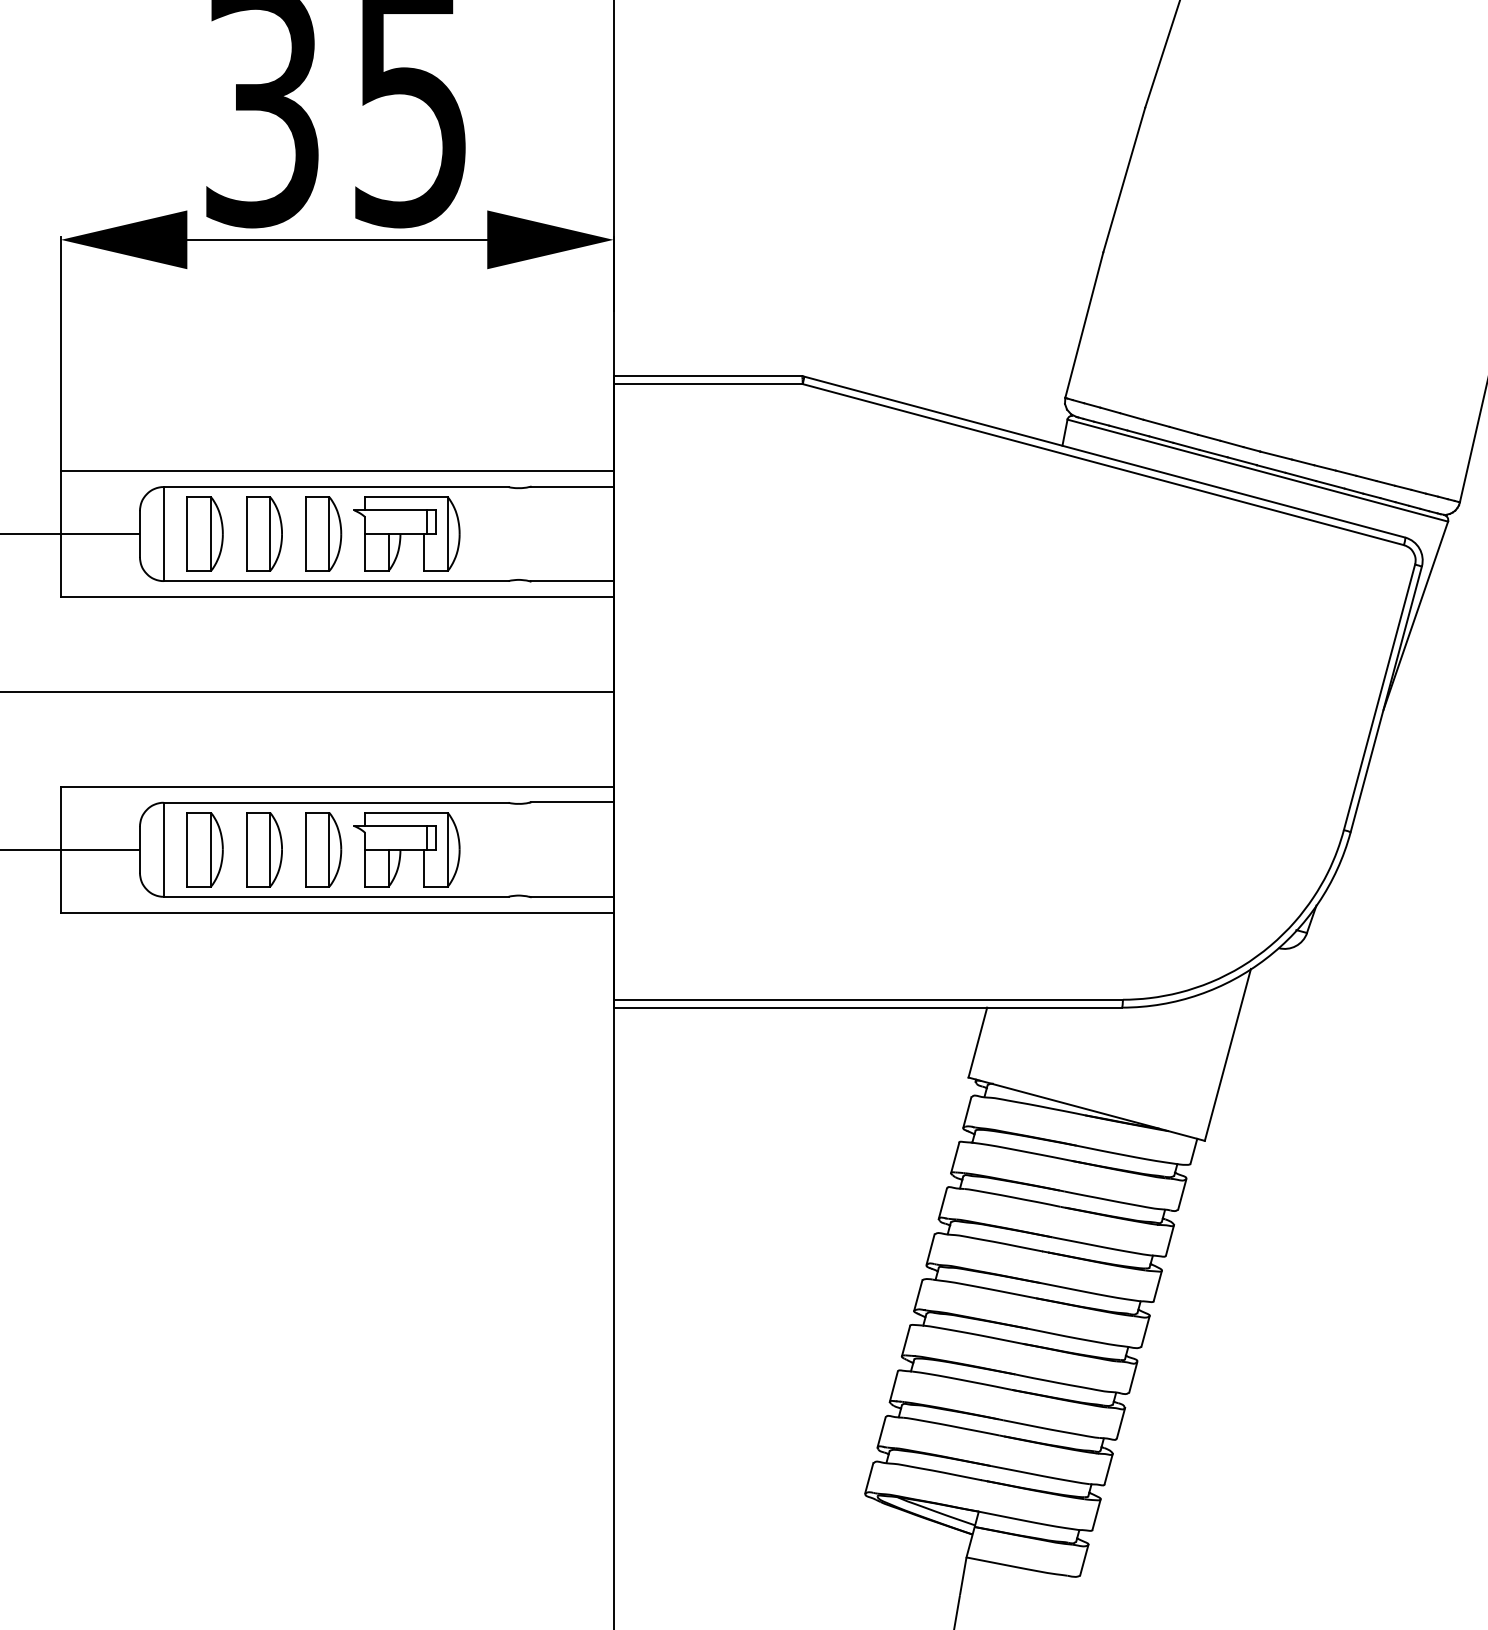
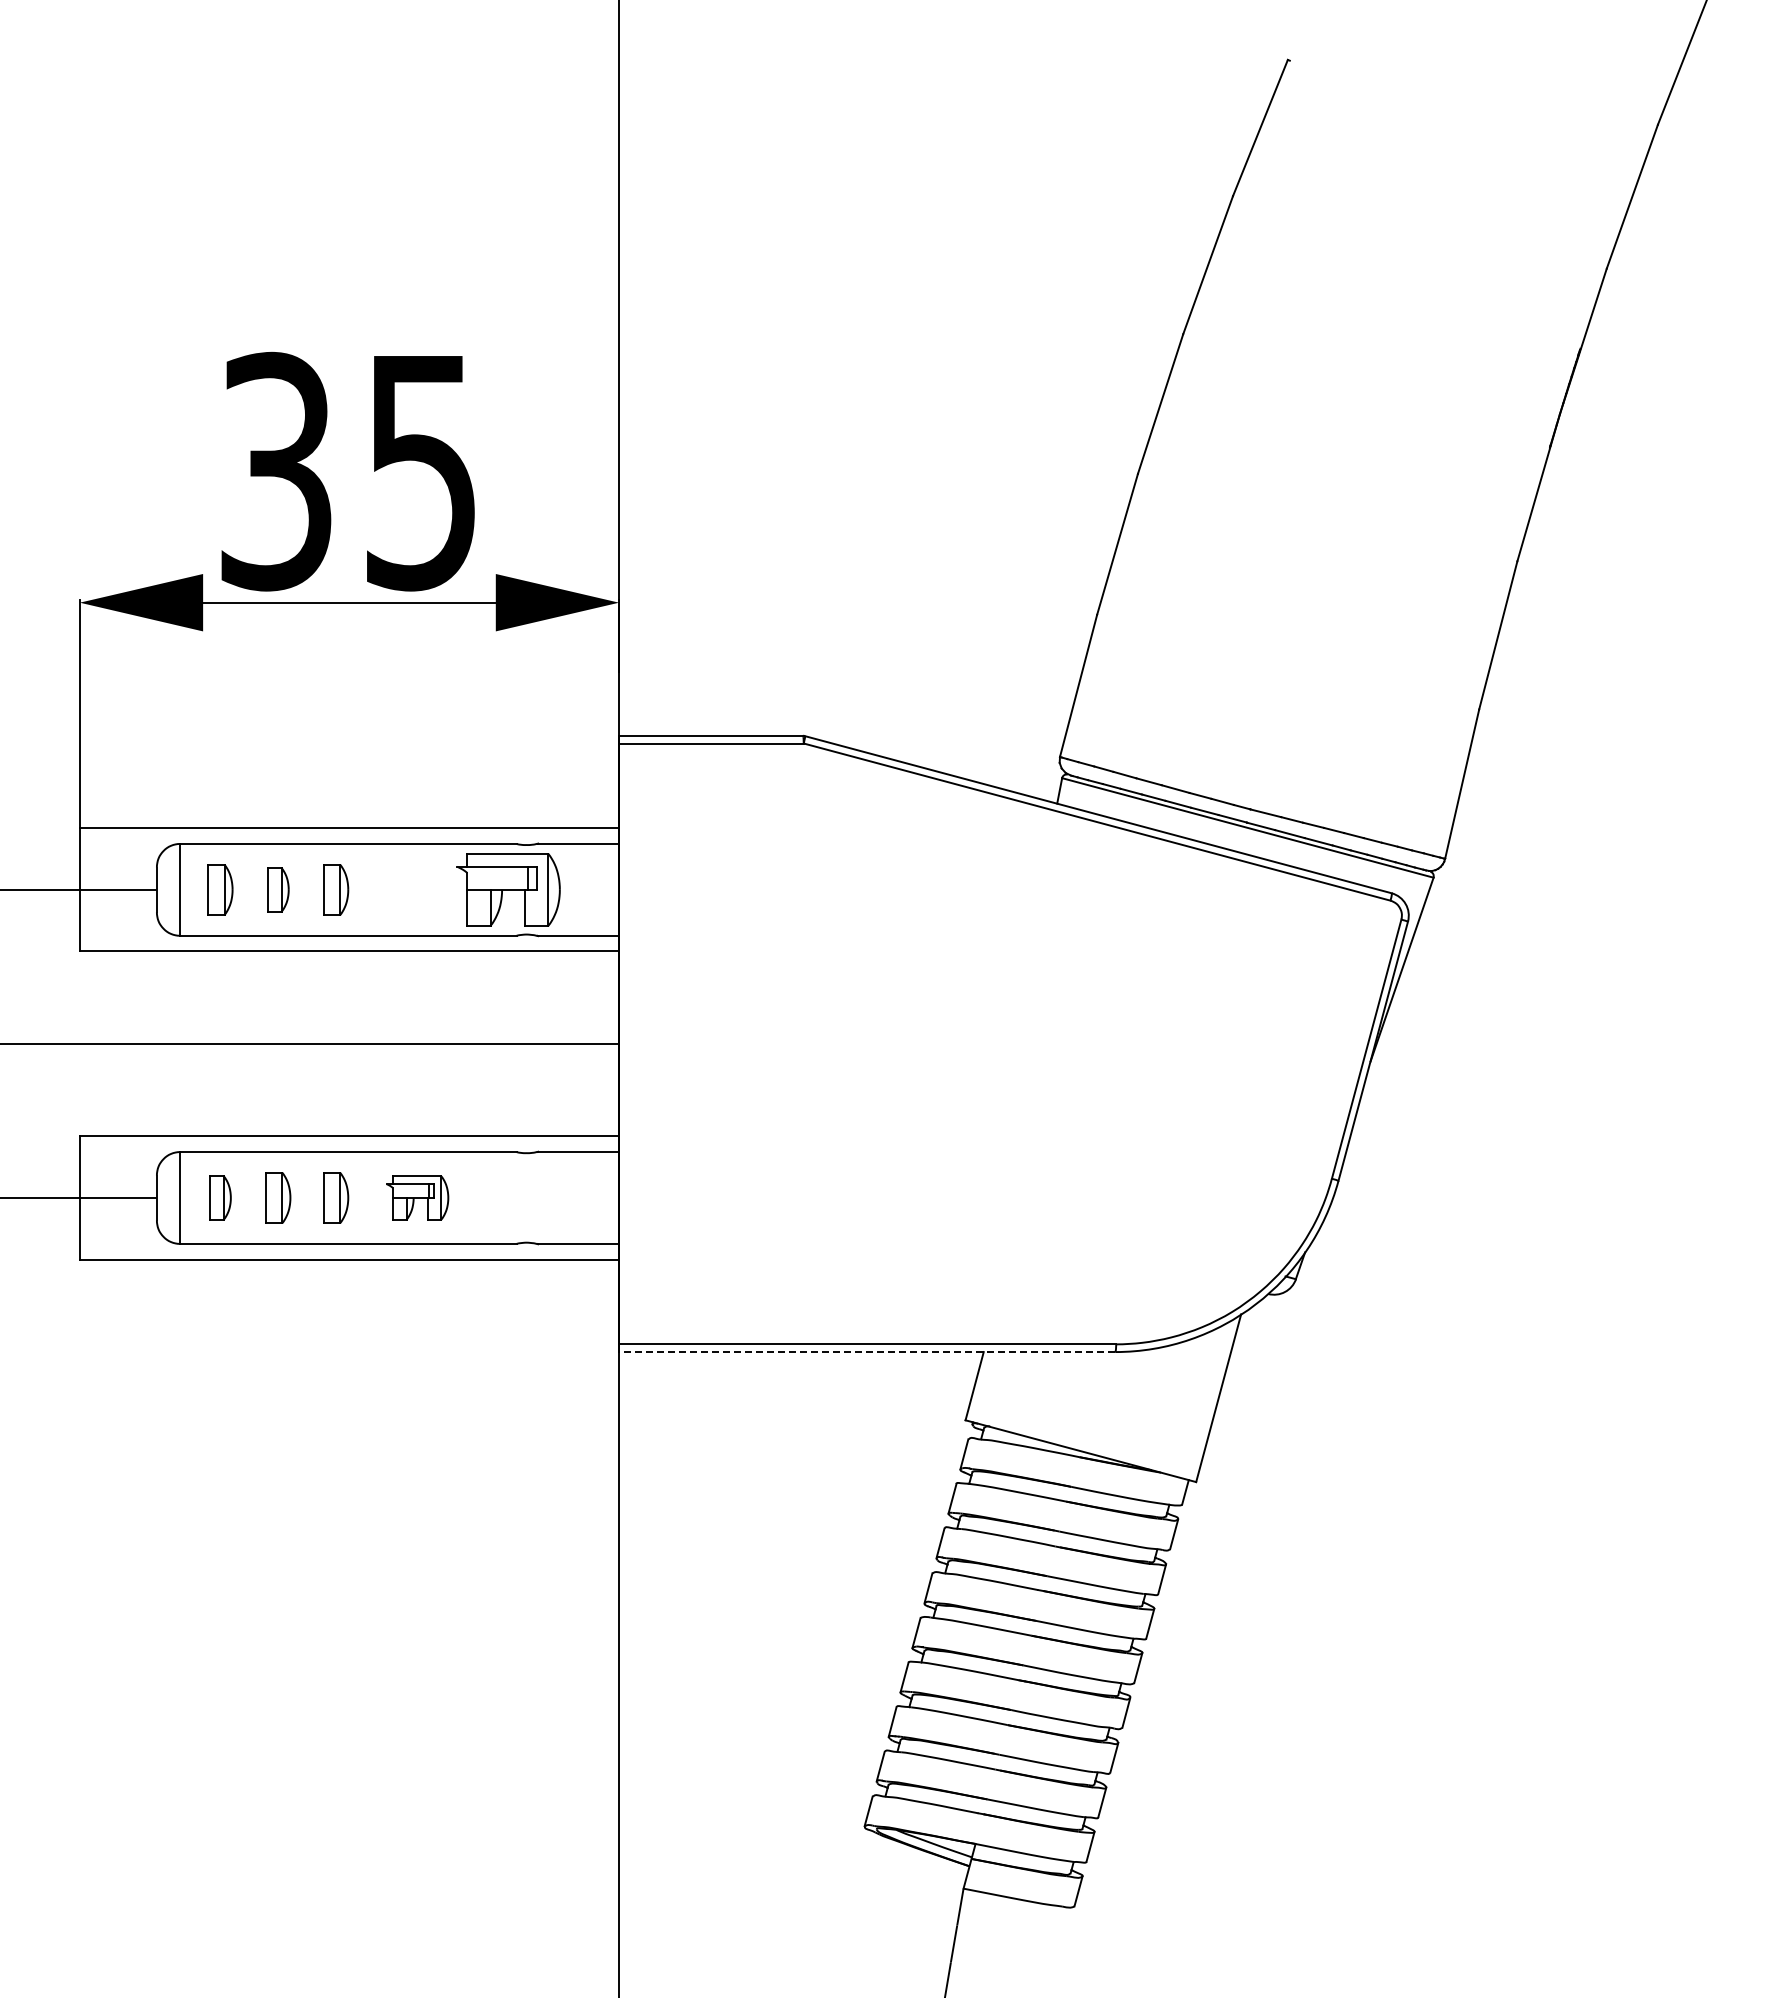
part: (205, 533) -> (220, 889), size x0.7
part: (264, 533) -> (278, 889), size x0.6
part: (324, 533) -> (336, 889), size x0.7
part: (407, 533) -> (508, 889), moved
part: (205, 849) -> (220, 1197), size x0.6
part: (264, 849) -> (278, 1197), size x0.7
part: (324, 849) -> (336, 1197), size x0.7
part: (407, 849) -> (417, 1197), size x0.6
line: (867, 1008) -> (866, 1352), solid -> dashed

